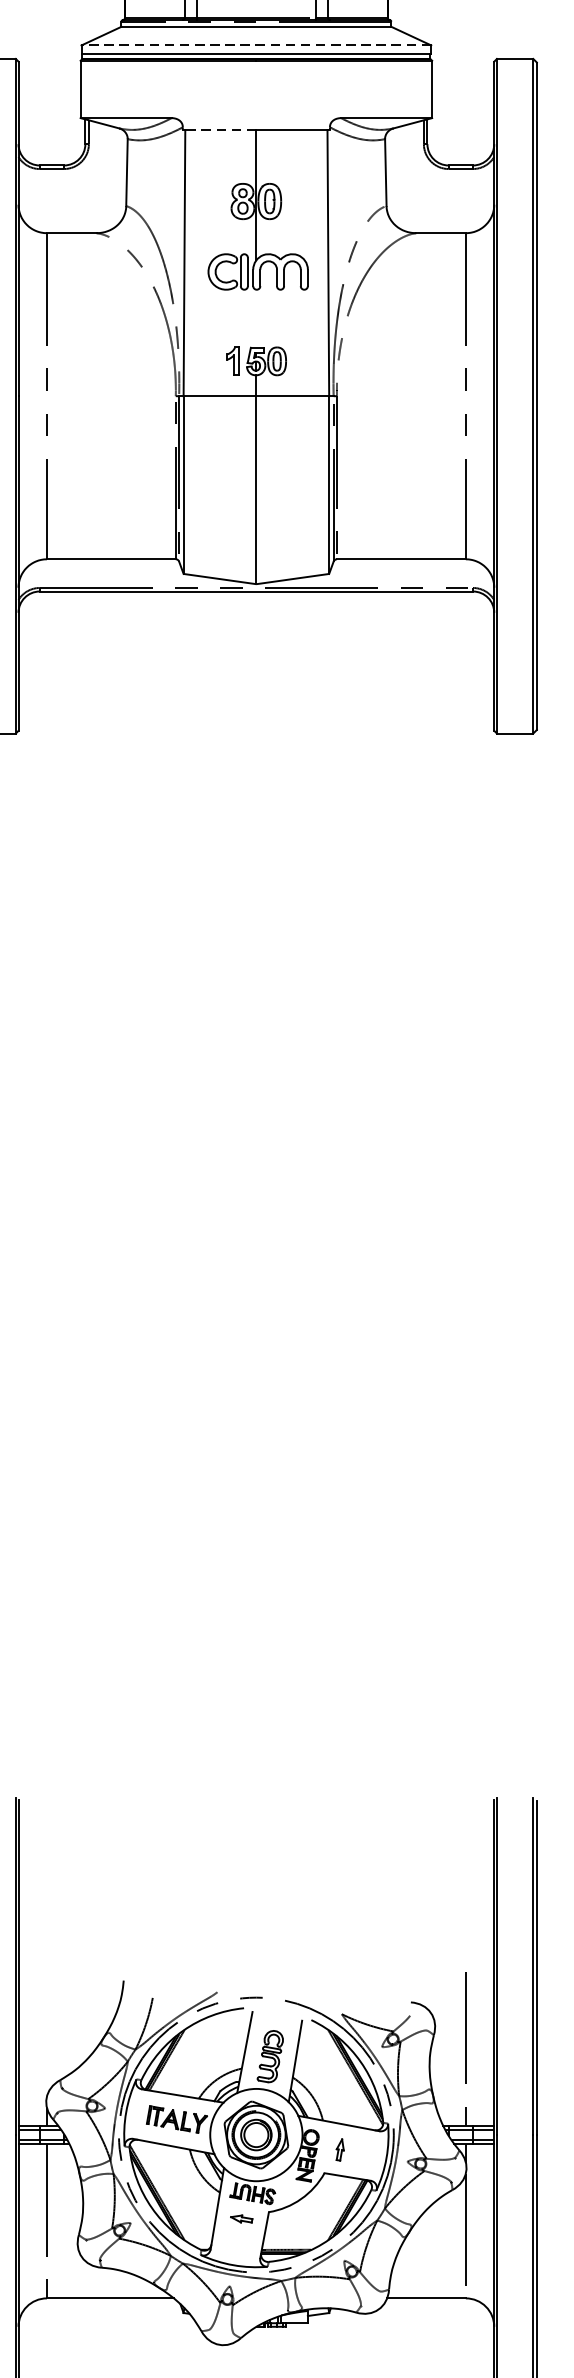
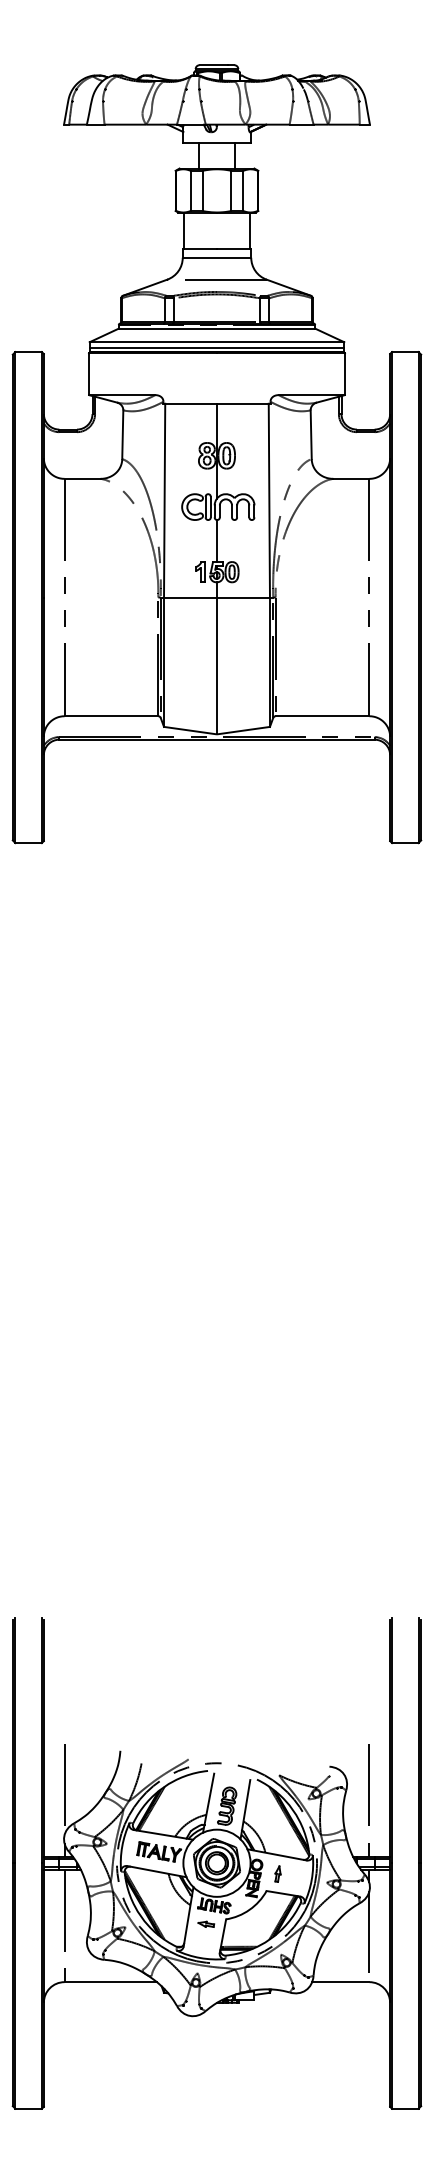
line: (255, 45) -> (216, 342), dashed -> solid
line: (221, 129) -> (191, 403), dashed -> solid
line: (255, 319) -> (216, 541), added
line: (46, 2033) -> (64, 1789), added

